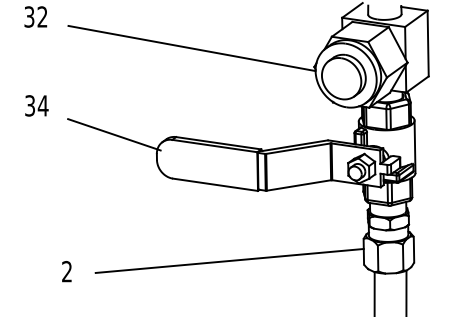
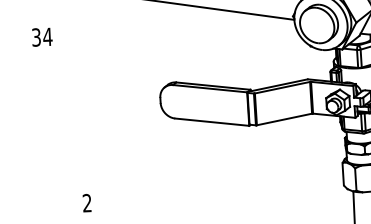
text: (36, 105) -> (41, 36), moved
line: (114, 134) -> (122, 82), removed
line: (229, 260) -> (227, 187), removed

